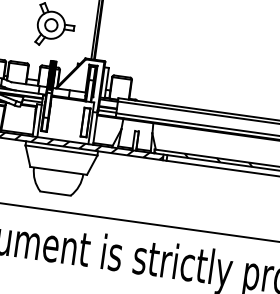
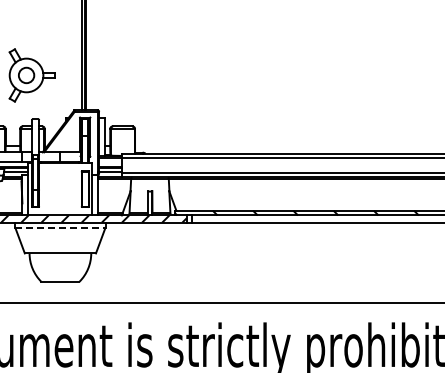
hatch: (51, 74) -> (35, 136), removed
line: (61, 150) -> (60, 227), solid -> dashed

